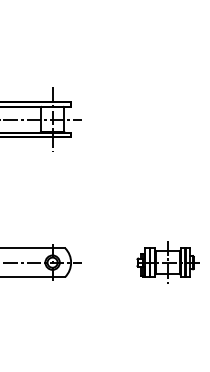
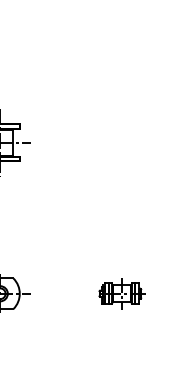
part: (167, 262) -> (121, 293), size x0.7

